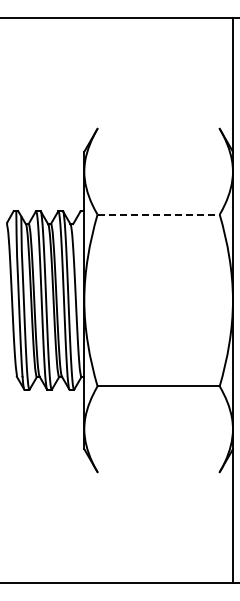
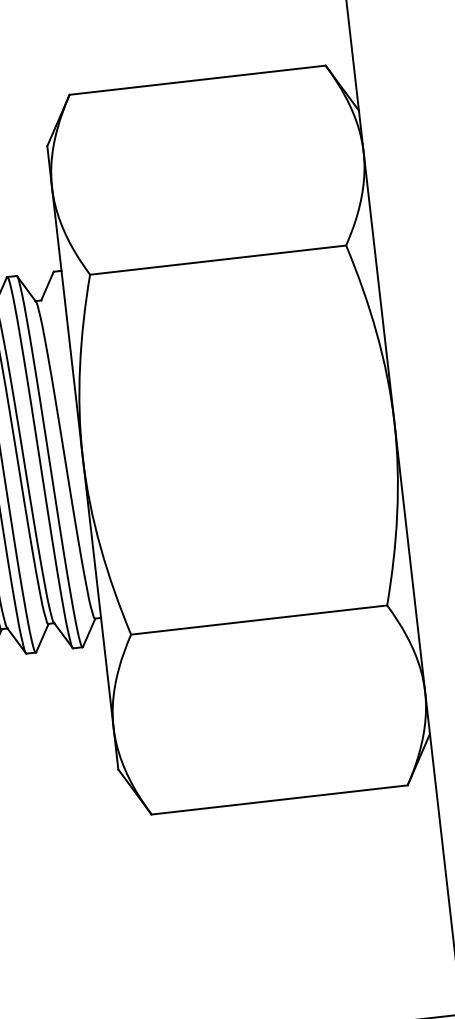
line: (158, 128) -> (197, 79), added
line: (159, 214) -> (219, 259), dashed -> solid
line: (158, 472) -> (279, 800), added

